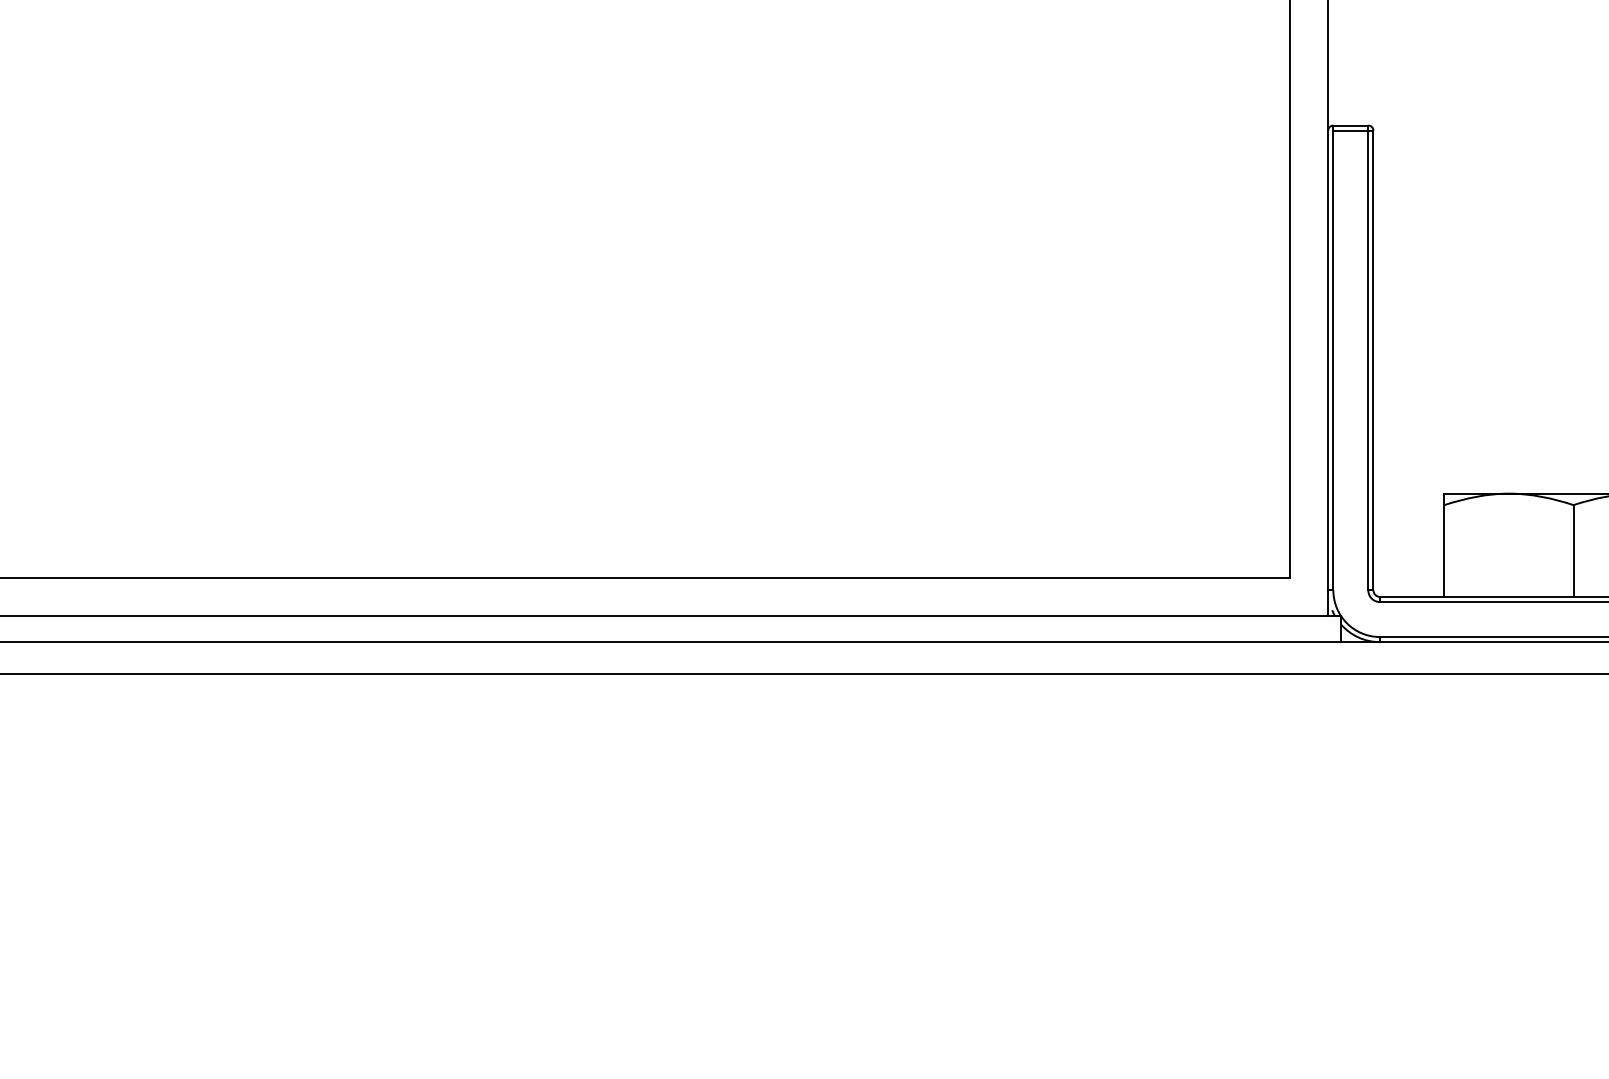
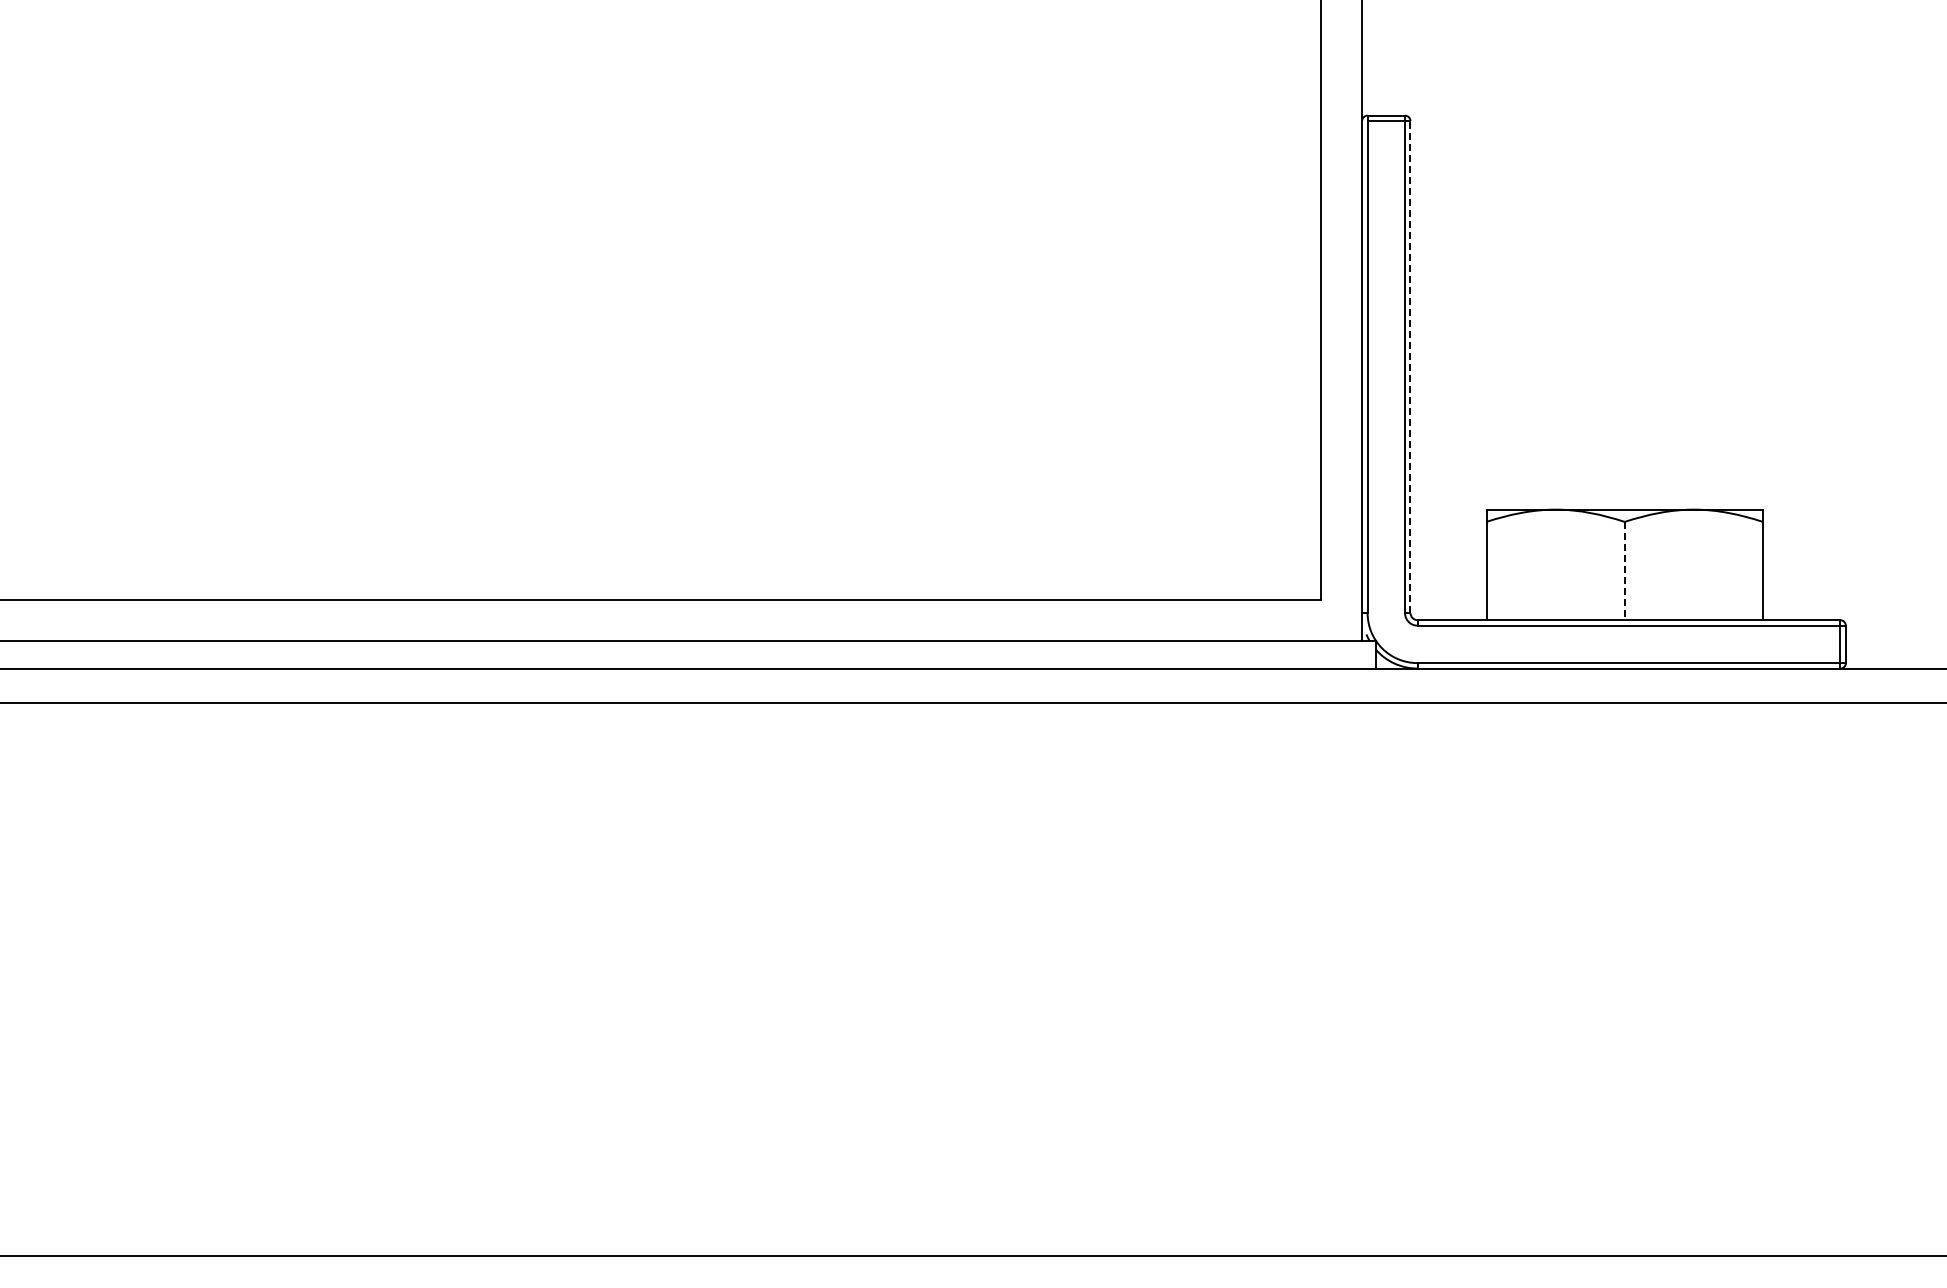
line: (1373, 359) -> (1410, 366), solid -> dashed
line: (1573, 551) -> (1624, 571), solid -> dashed

